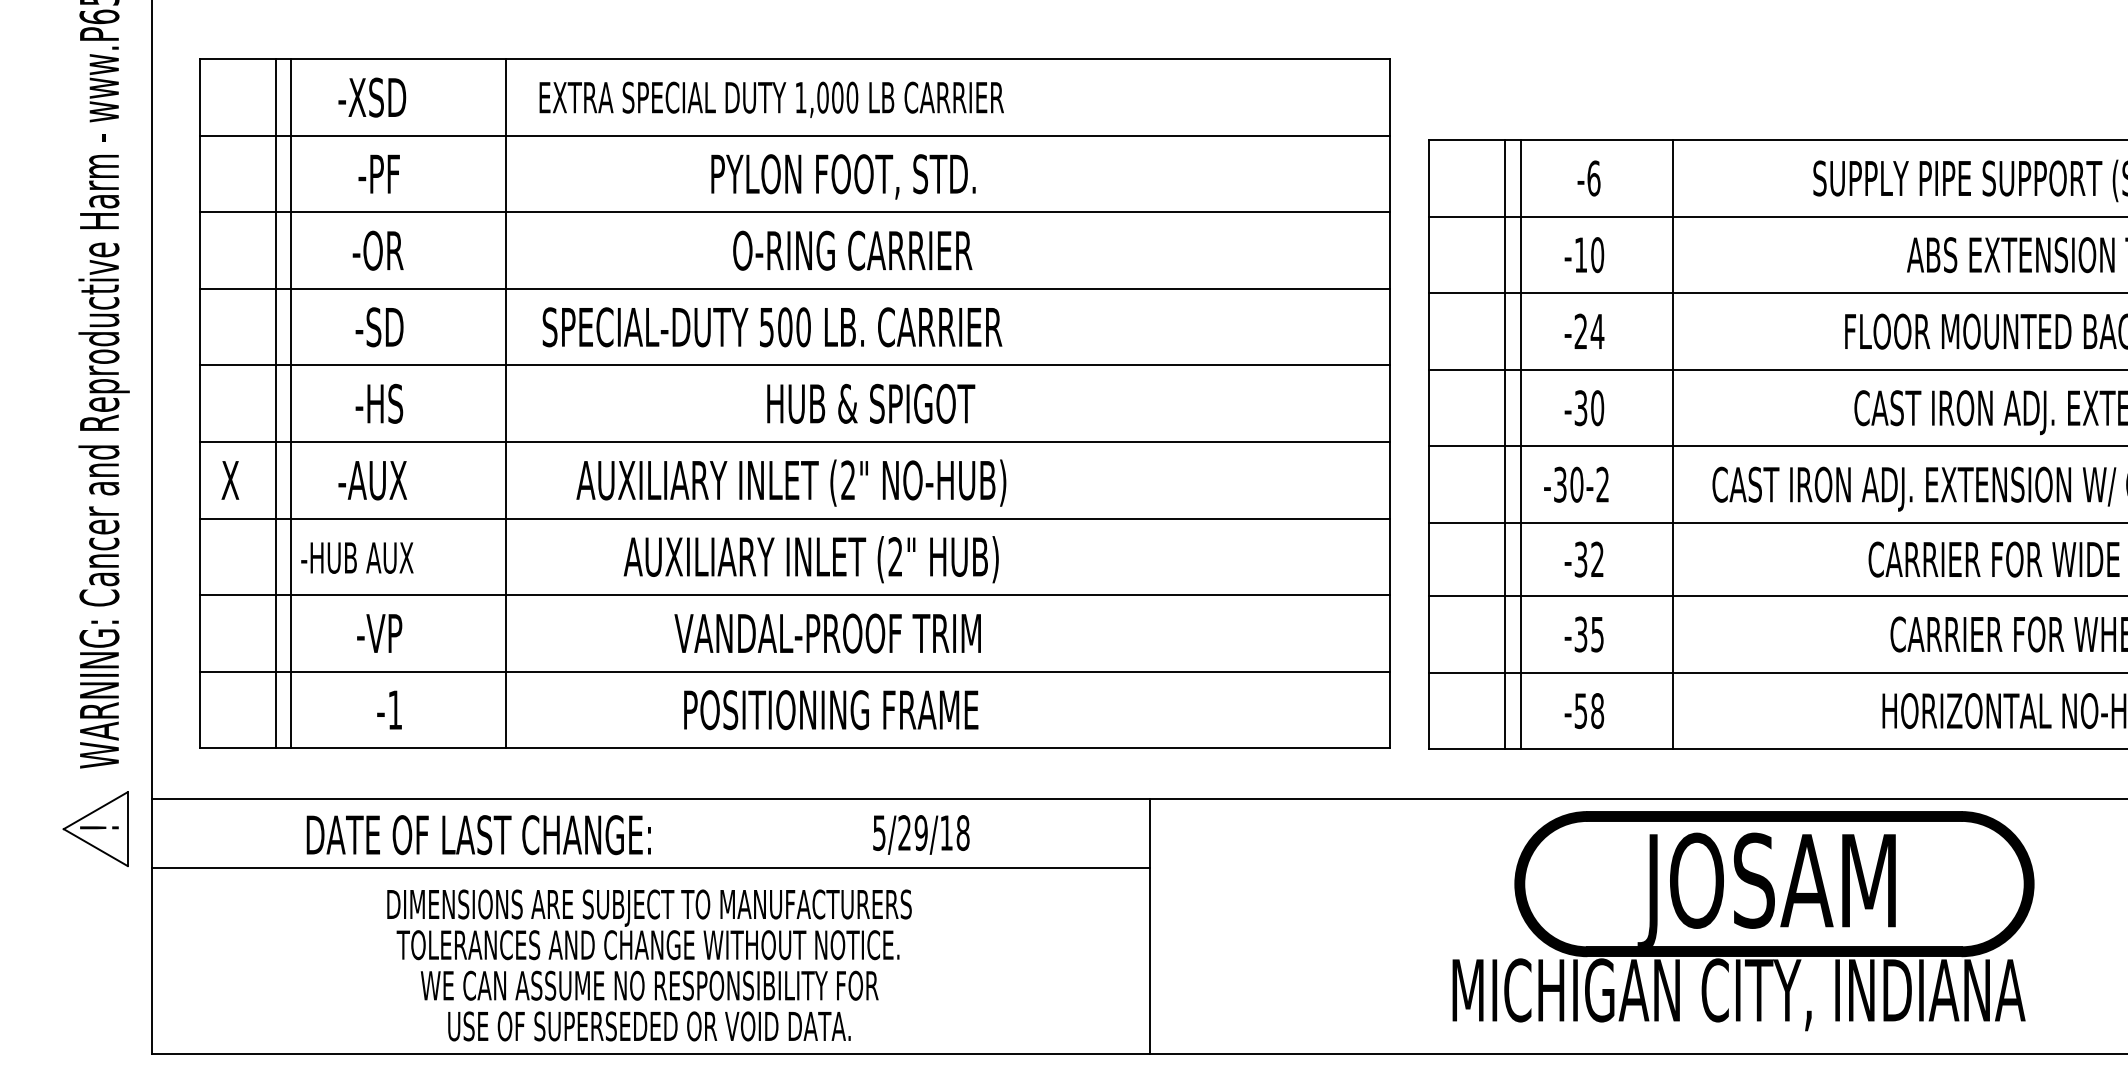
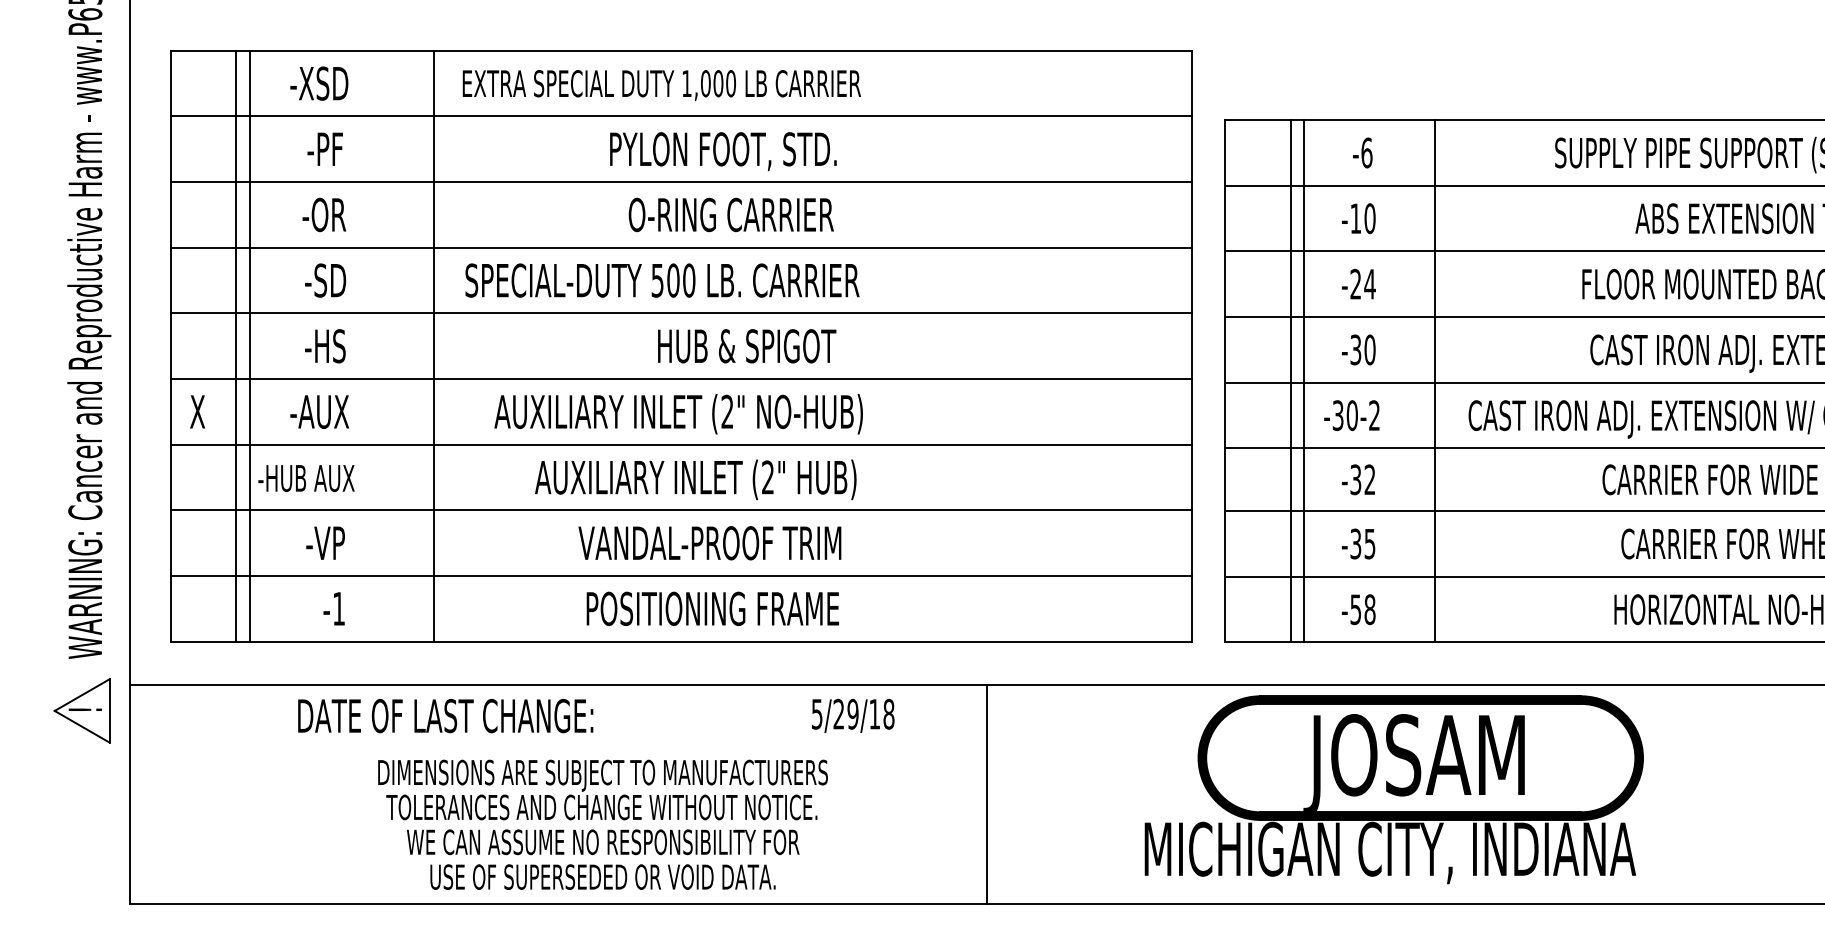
text: (921, 834) -> (853, 715), moved
text: (478, 835) -> (445, 716), moved
line: (651, 868) -> (558, 744), removed
part: (1742, 920) -> (1393, 789), moved
text: (648, 965) -> (602, 824), moved

